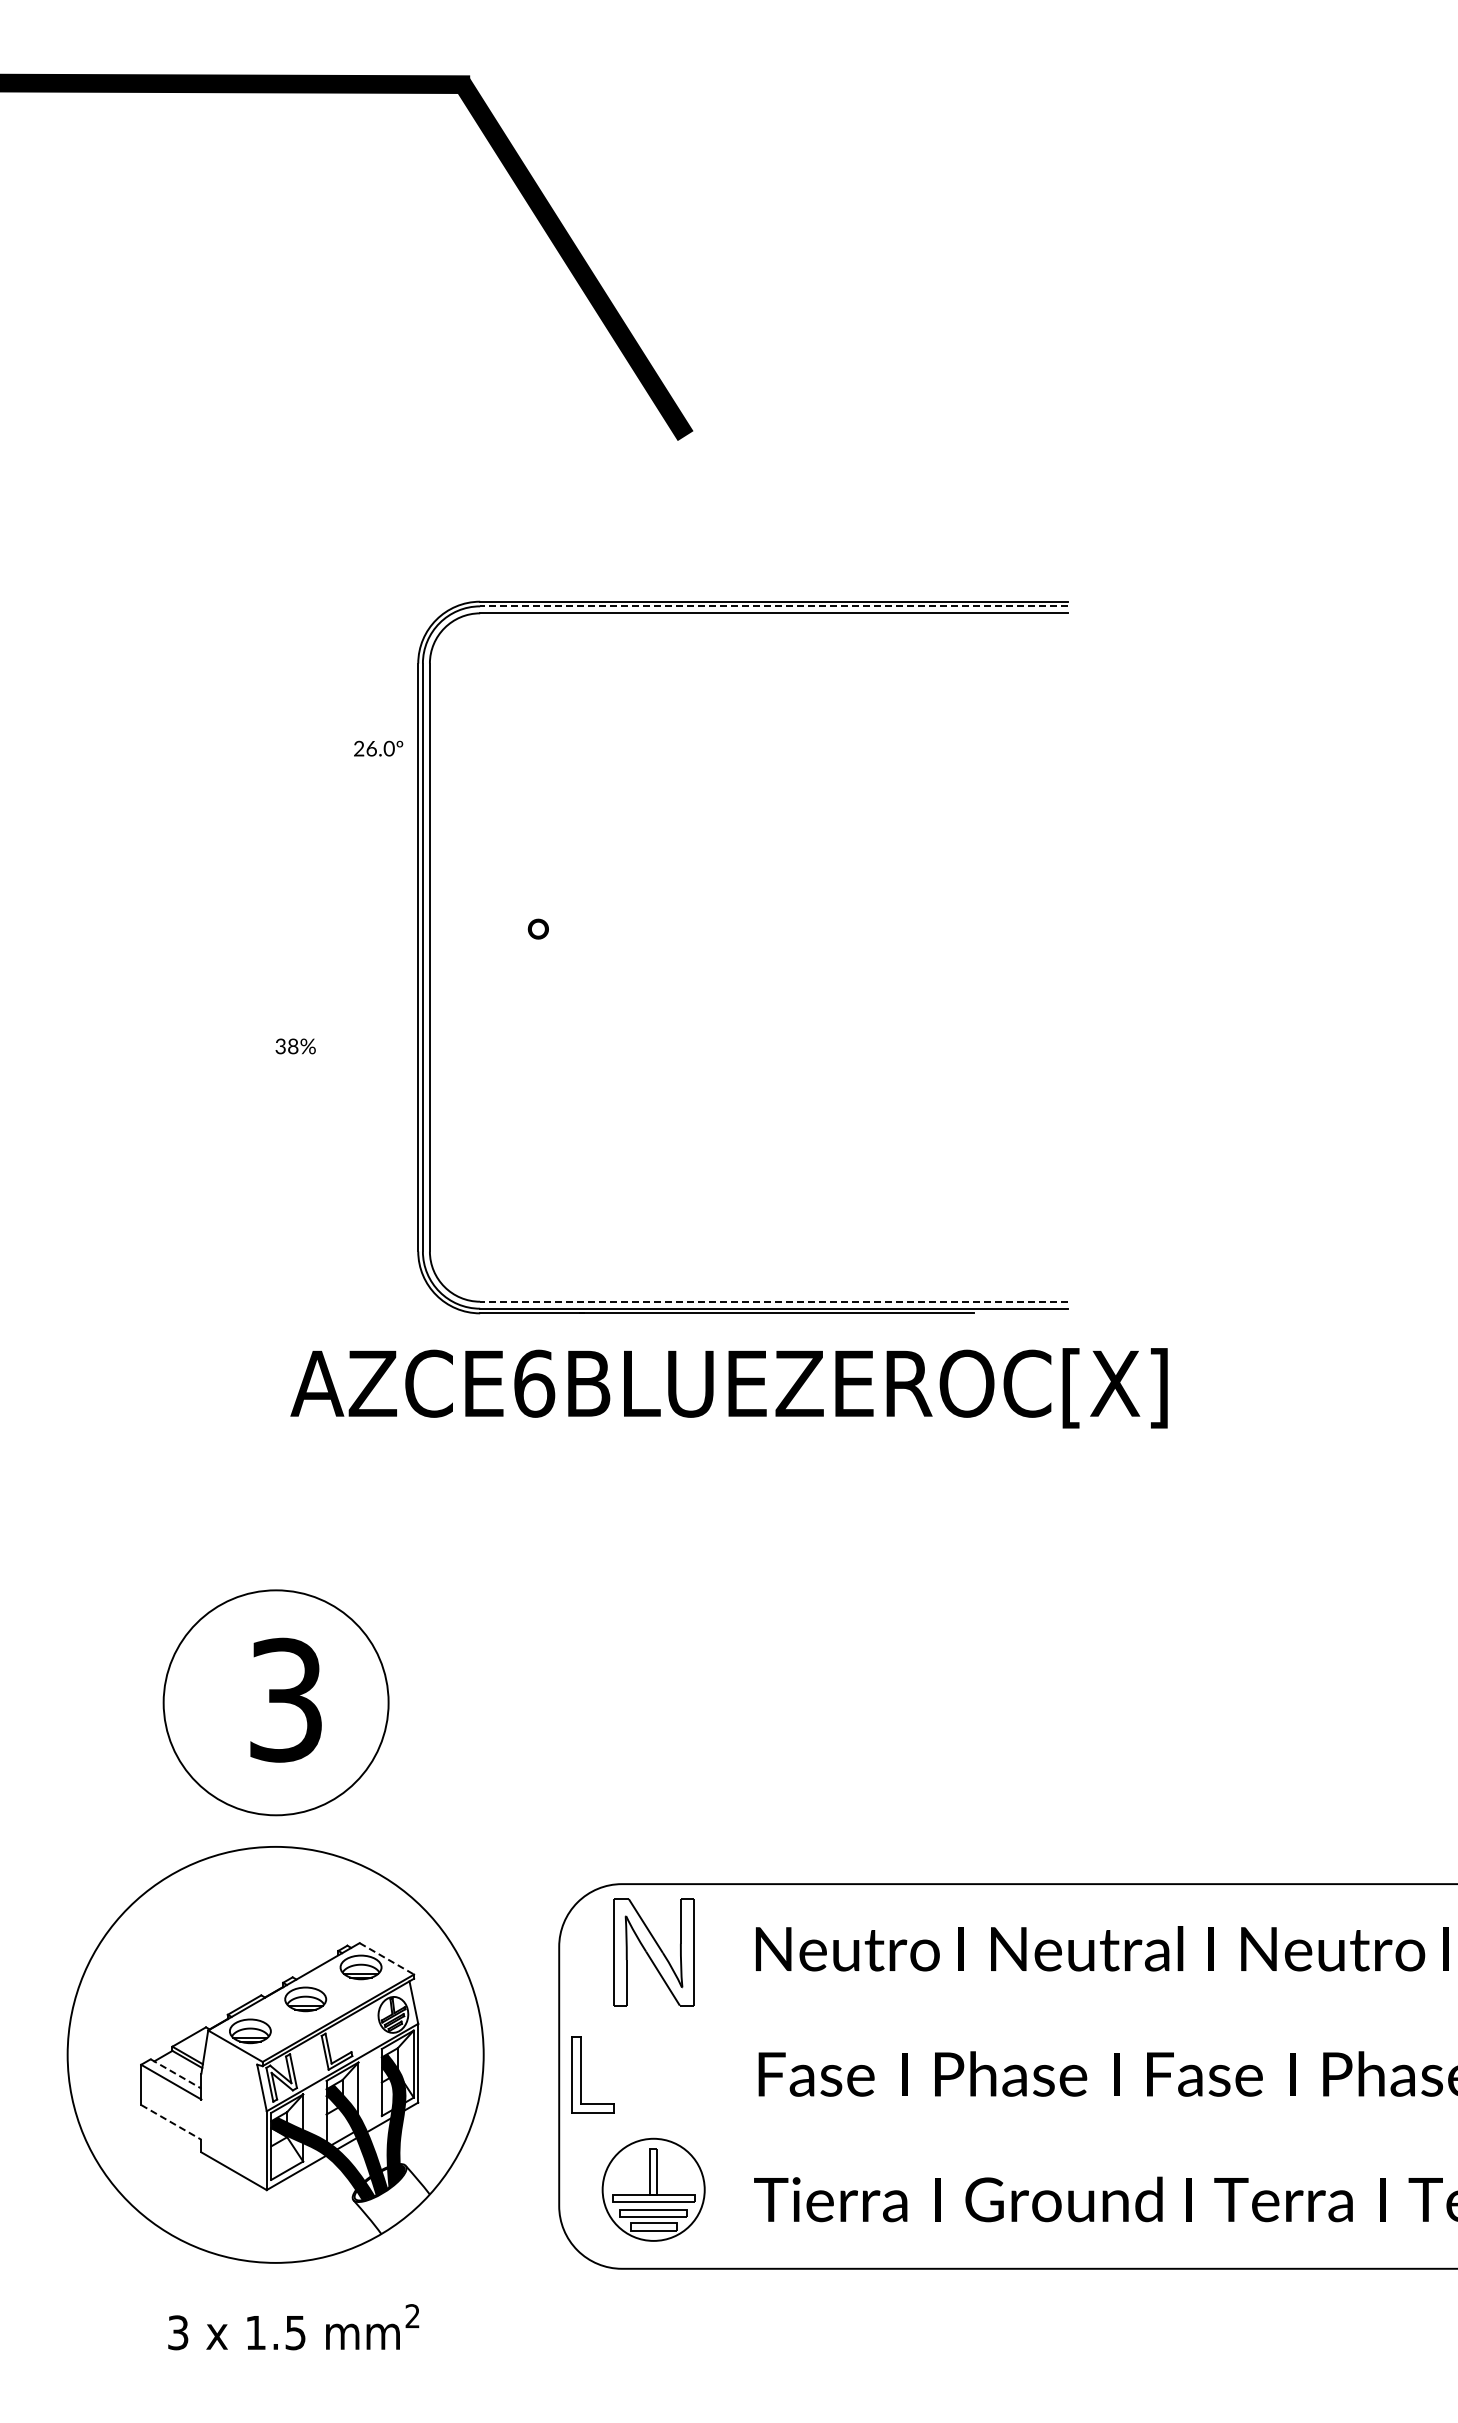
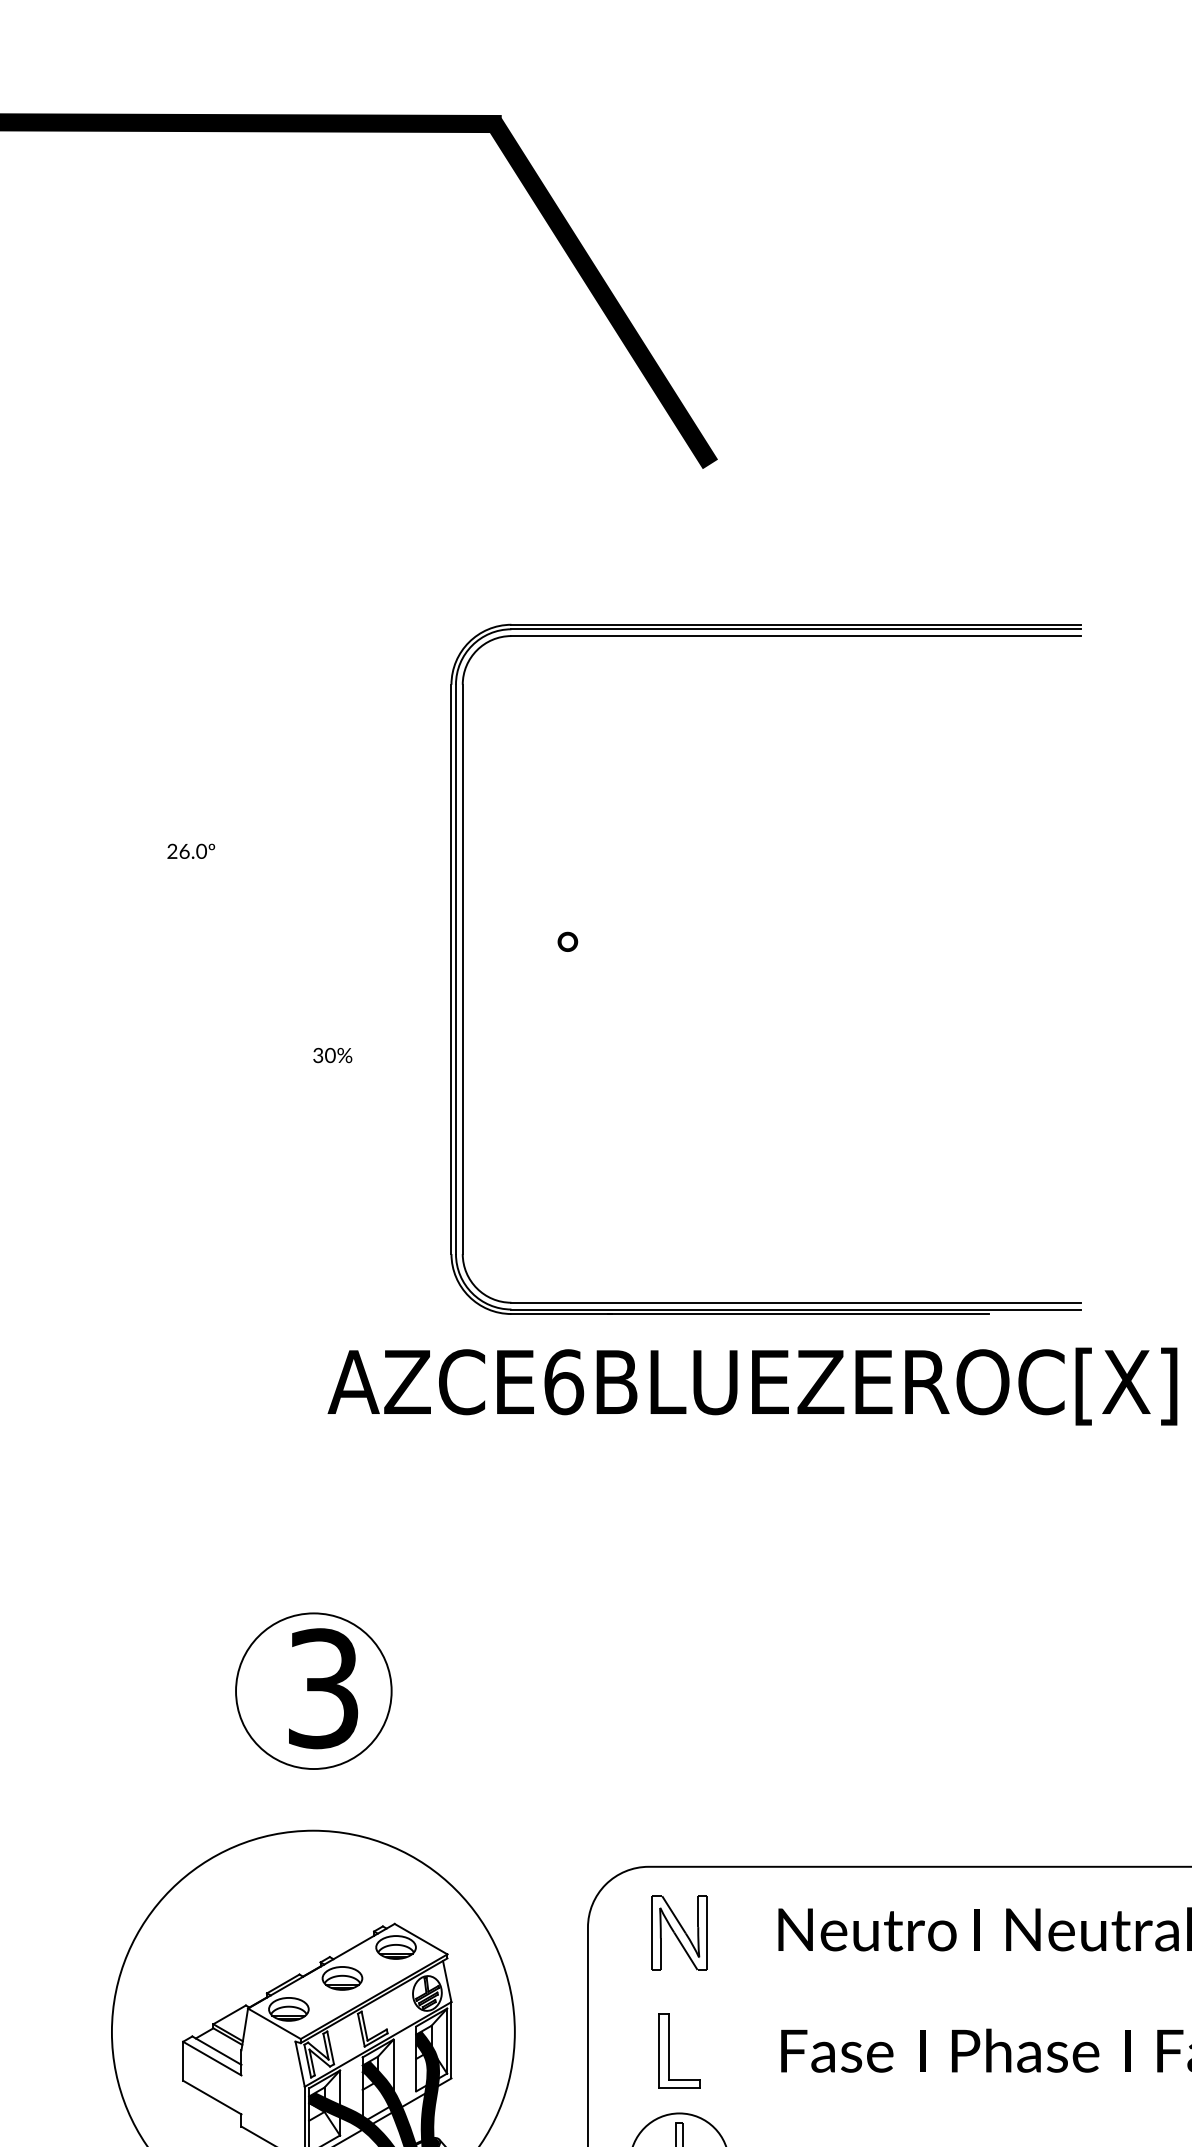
line: (774, 606) -> (796, 629), dashed -> solid
text: (378, 748) -> (191, 851), moved
text: (292, 1046) -> (329, 1055), 38% -> 30%
line: (774, 1301) -> (796, 1302), dashed -> solid
circle: (275, 1702) -> (313, 1690), size x0.71
part: (653, 1952) -> (679, 1933), size x0.71
line: (387, 1959) -> (421, 1939), dashed -> solid
line: (176, 2074) -> (217, 2051), dashed -> solid
part: (581, 2074) -> (668, 2051), moved
line: (171, 2122) -> (212, 2097), dashed -> solid

